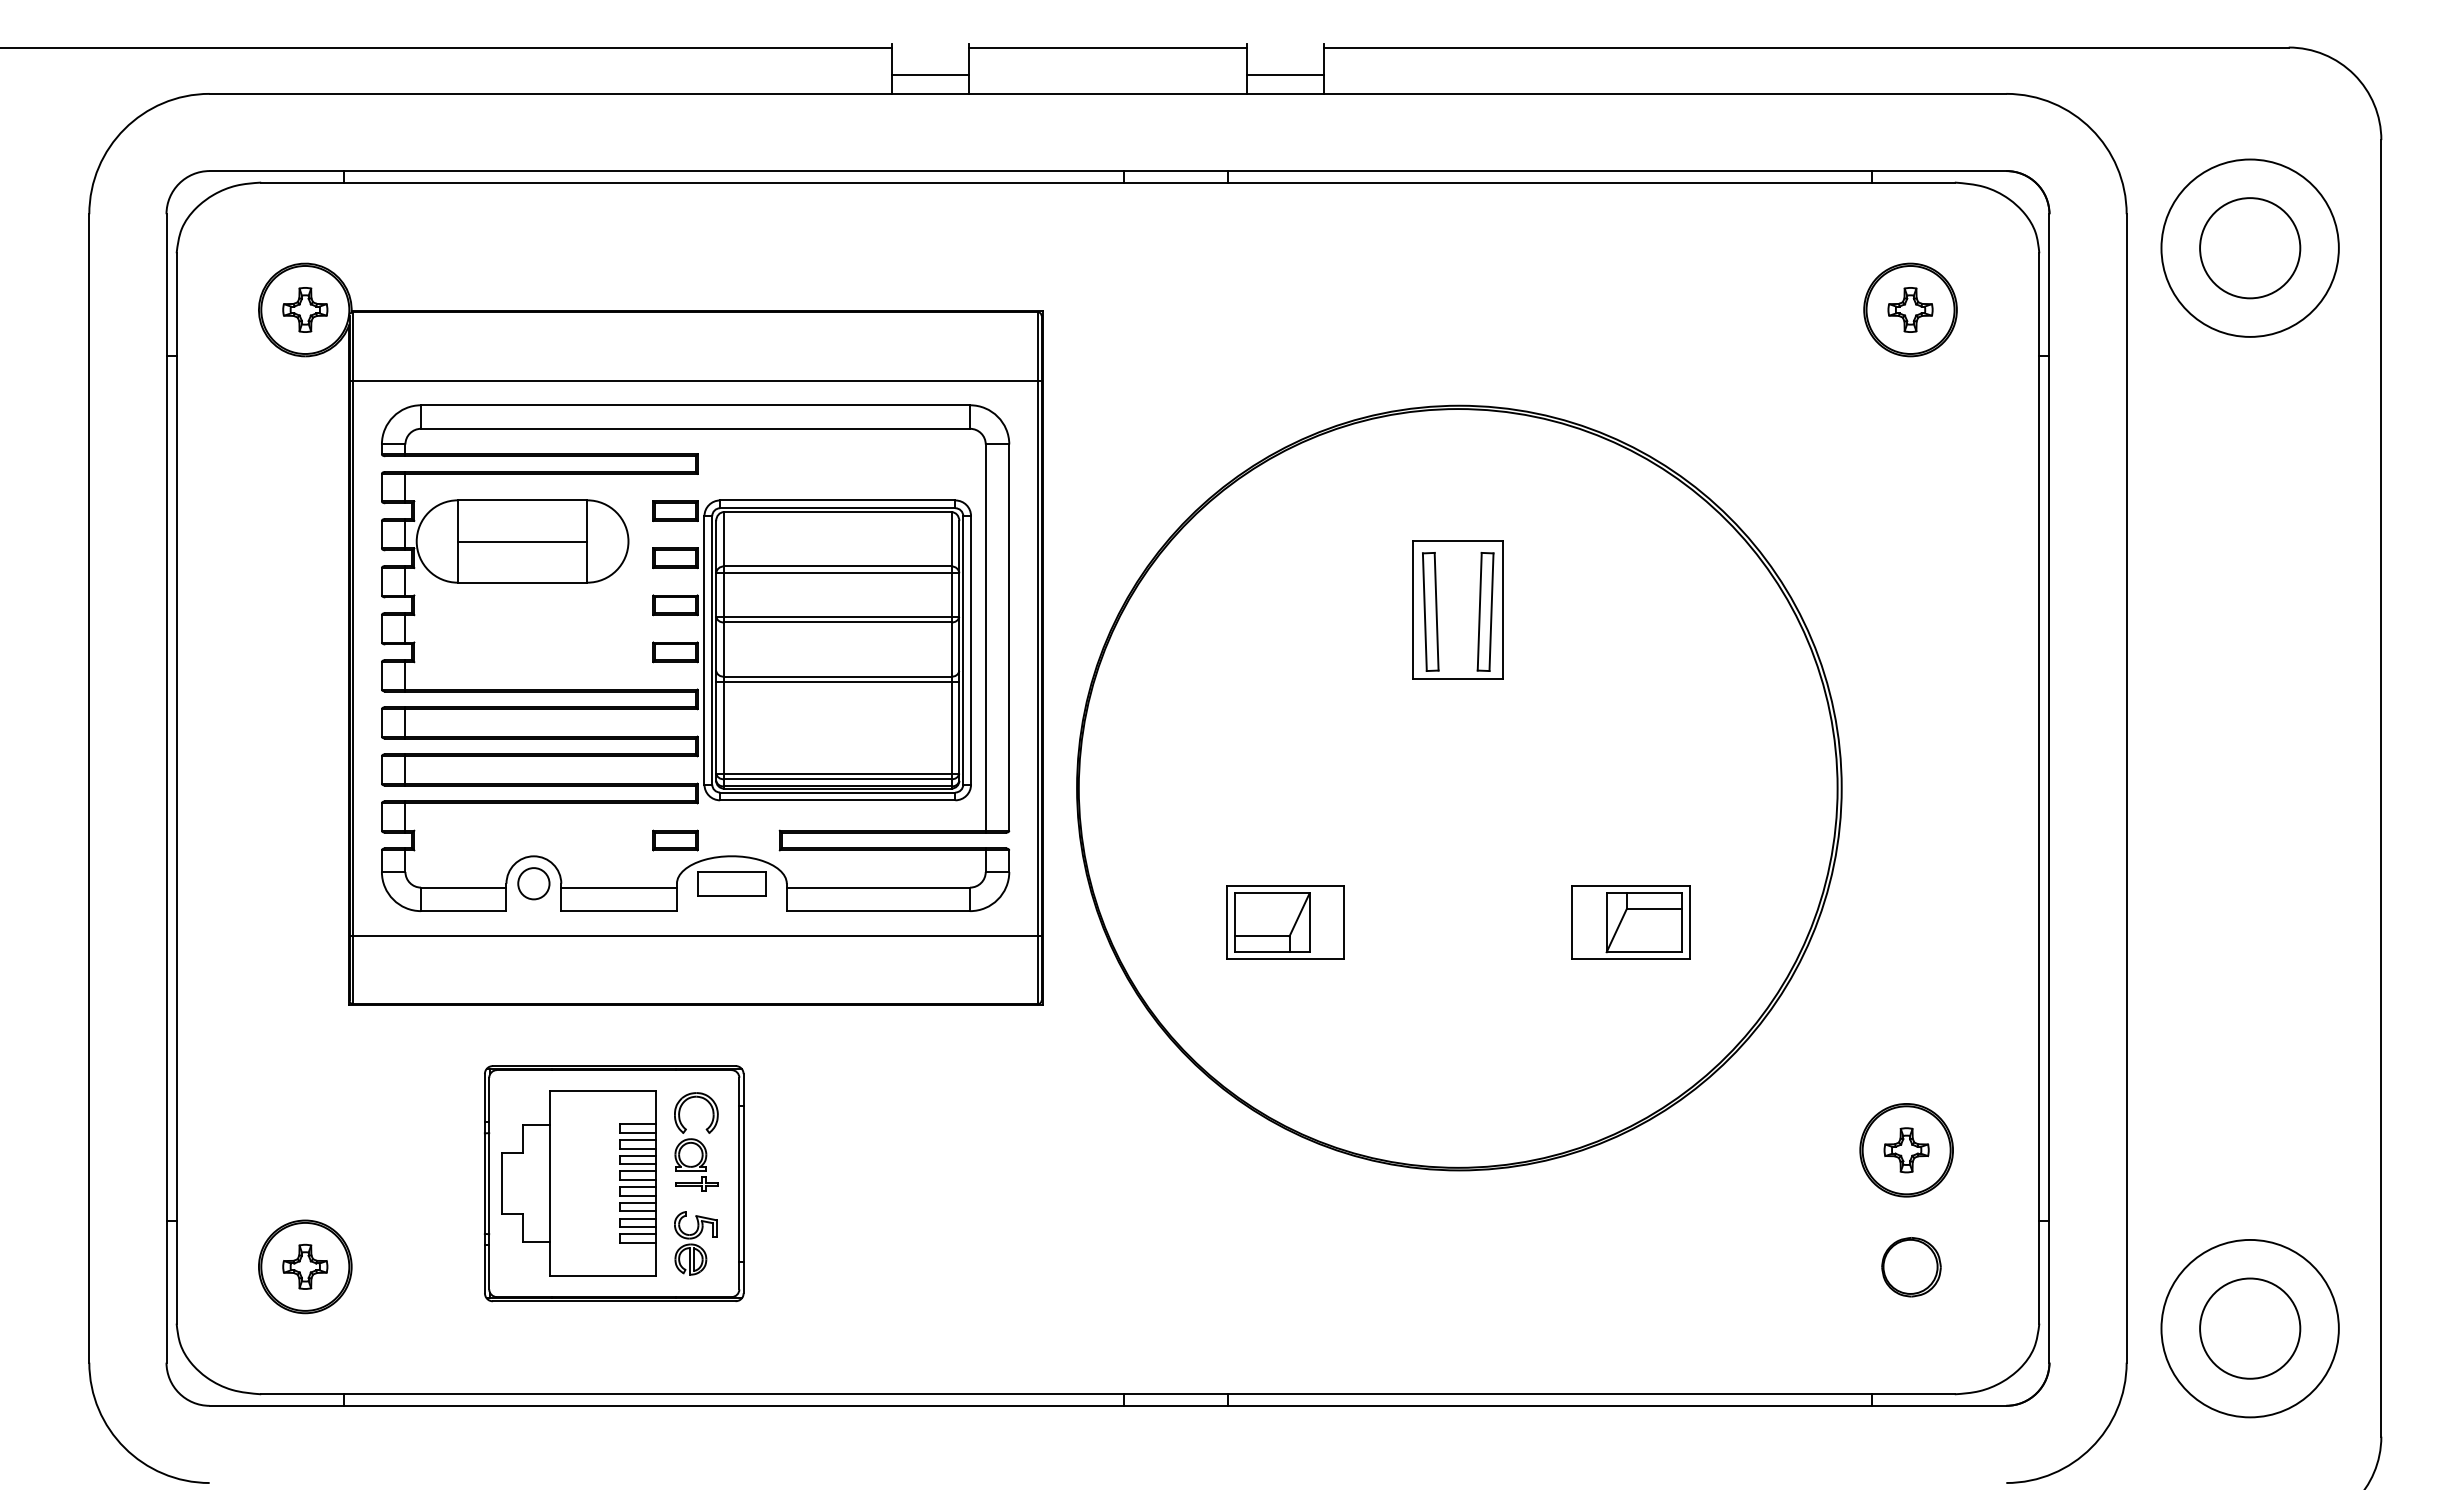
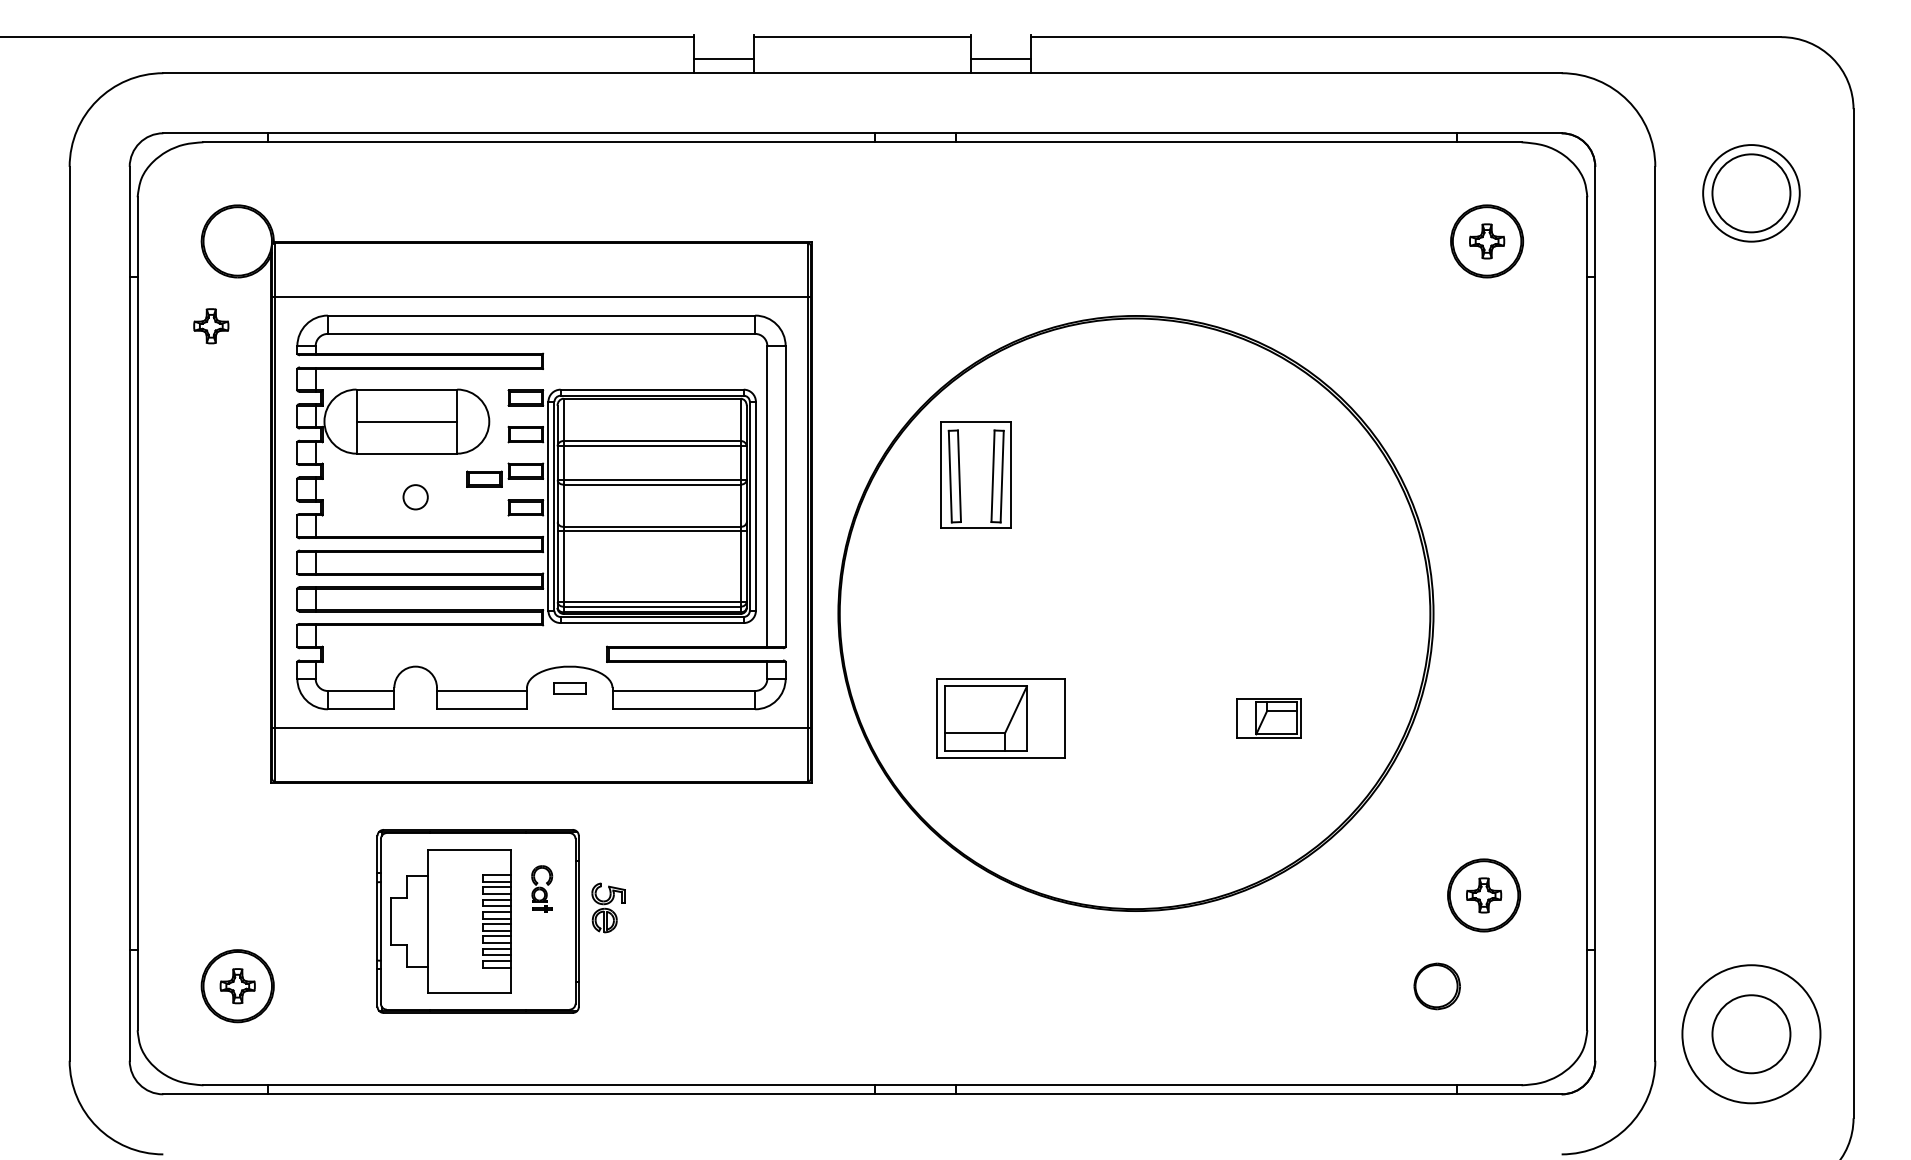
circle: (2249, 247) -> (1750, 192), size x0.7
part: (305, 309) -> (211, 325), moved
part: (1457, 609) -> (975, 474), moved
part: (675, 840) -> (484, 479), moved
circle: (533, 883) -> (415, 497), moved
part: (731, 883) -> (569, 687), size x0.6
part: (1285, 922) -> (1000, 718), size x1.4
part: (1630, 922) -> (1269, 718), size x0.7
part: (696, 1141) -> (542, 888), size x0.6
part: (695, 1243) -> (608, 908), moved
part: (1911, 1267) -> (1437, 986), moved

